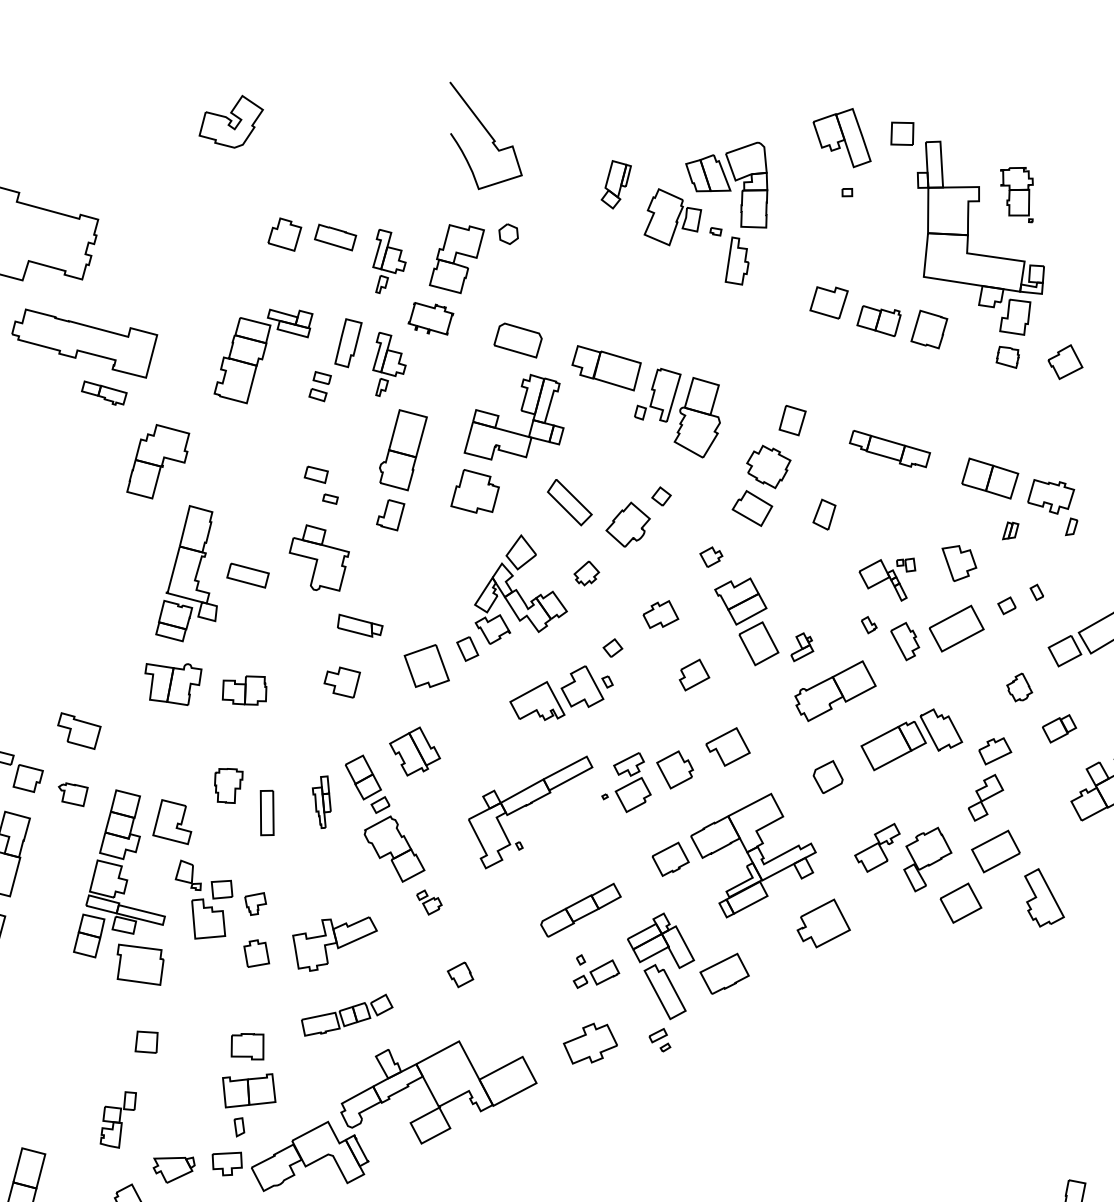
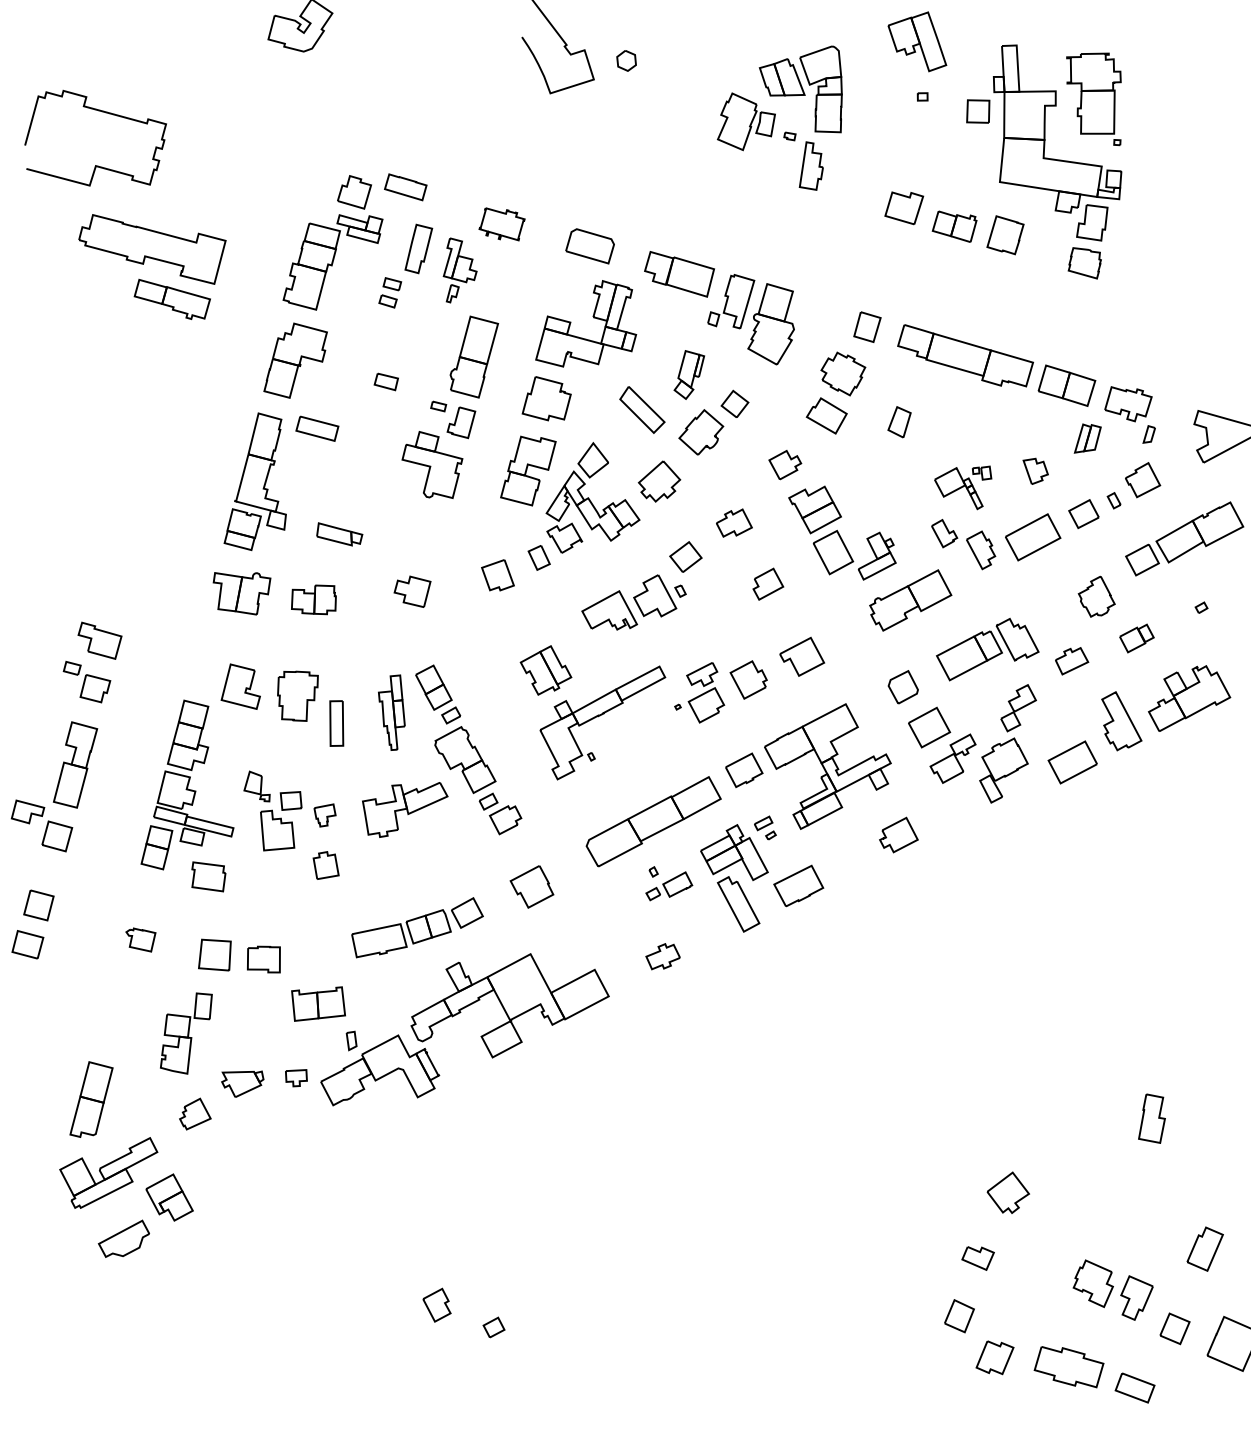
part: (902, 133) -> (978, 111), moved
part: (616, 184) -> (689, 374), moved
part: (1016, 195) -> (1093, 99), size x1.67
part: (508, 233) -> (626, 60), moved
part: (284, 234) -> (354, 192), moved
part: (335, 237) -> (405, 187), moved
part: (457, 258) -> (528, 470), moved
part: (388, 261) -> (459, 166), removed
part: (1007, 357) -> (1084, 263), size x1.43
part: (1065, 362) -> (1143, 480), moved
part: (103, 393) -> (171, 299), size x1.67
part: (889, 448) -> (965, 355), size x1.67
part: (158, 461) -> (295, 360), moved
part: (661, 496) -> (734, 403), size x1.43
part: (330, 499) -> (438, 406), moved
part: (1010, 530) -> (1087, 438), size x1.67
part: (319, 557) -> (432, 464), moved
part: (711, 557) -> (785, 465), size x1.43
part: (959, 562) -> (1035, 470), size x0.71
part: (586, 573) -> (659, 481), size x1.67
part: (248, 575) -> (317, 428), moved
part: (1006, 606) -> (1083, 514), size x1.67
part: (868, 624) -> (944, 533), size x1.67
part: (360, 625) -> (339, 534), moved
part: (801, 646) -> (876, 555), size x1.67
part: (612, 647) -> (685, 556), size x1.67
part: (426, 666) -> (497, 575), size x0.71
part: (1019, 687) -> (1096, 596), size x1.43
part: (78, 730) -> (99, 640), moved
part: (414, 751) -> (545, 670), moved
part: (228, 785) -> (297, 695), size x1.43
part: (72, 794) -> (140, 939), moved
part: (985, 798) -> (1018, 708), moved
part: (321, 802) -> (391, 712), size x1.43
part: (171, 821) -> (240, 686), moved
part: (1044, 898) -> (1121, 721), moved
part: (429, 902) -> (500, 813), size x1.67
part: (961, 903) -> (929, 727), moved
part: (580, 910) -> (653, 821), size x1.67
part: (823, 922) -> (898, 834), size x0.71
part: (335, 943) -> (405, 809), moved
part: (140, 964) -> (208, 876), size x0.71
part: (460, 974) -> (531, 886), size x1.67
part: (347, 1014) -> (417, 927), size x1.43
part: (660, 1039) -> (765, 827), moved
part: (146, 1041) -> (214, 954), size x1.43
part: (589, 1043) -> (662, 956), size x0.62
part: (247, 1046) -> (263, 959), moved
part: (118, 1119) -> (186, 1033), size x1.43
part: (239, 1126) -> (351, 1040), moved
part: (227, 1164) -> (296, 1078), size x0.71

